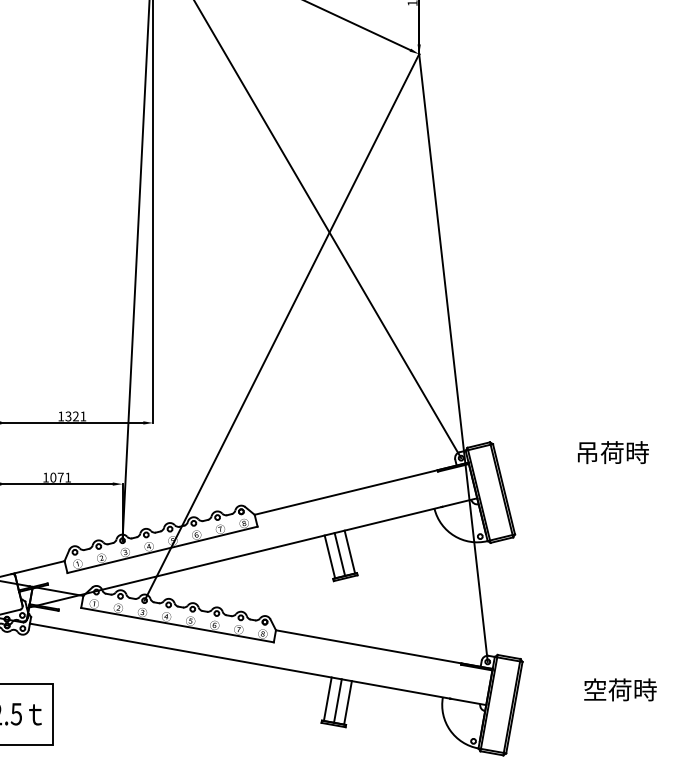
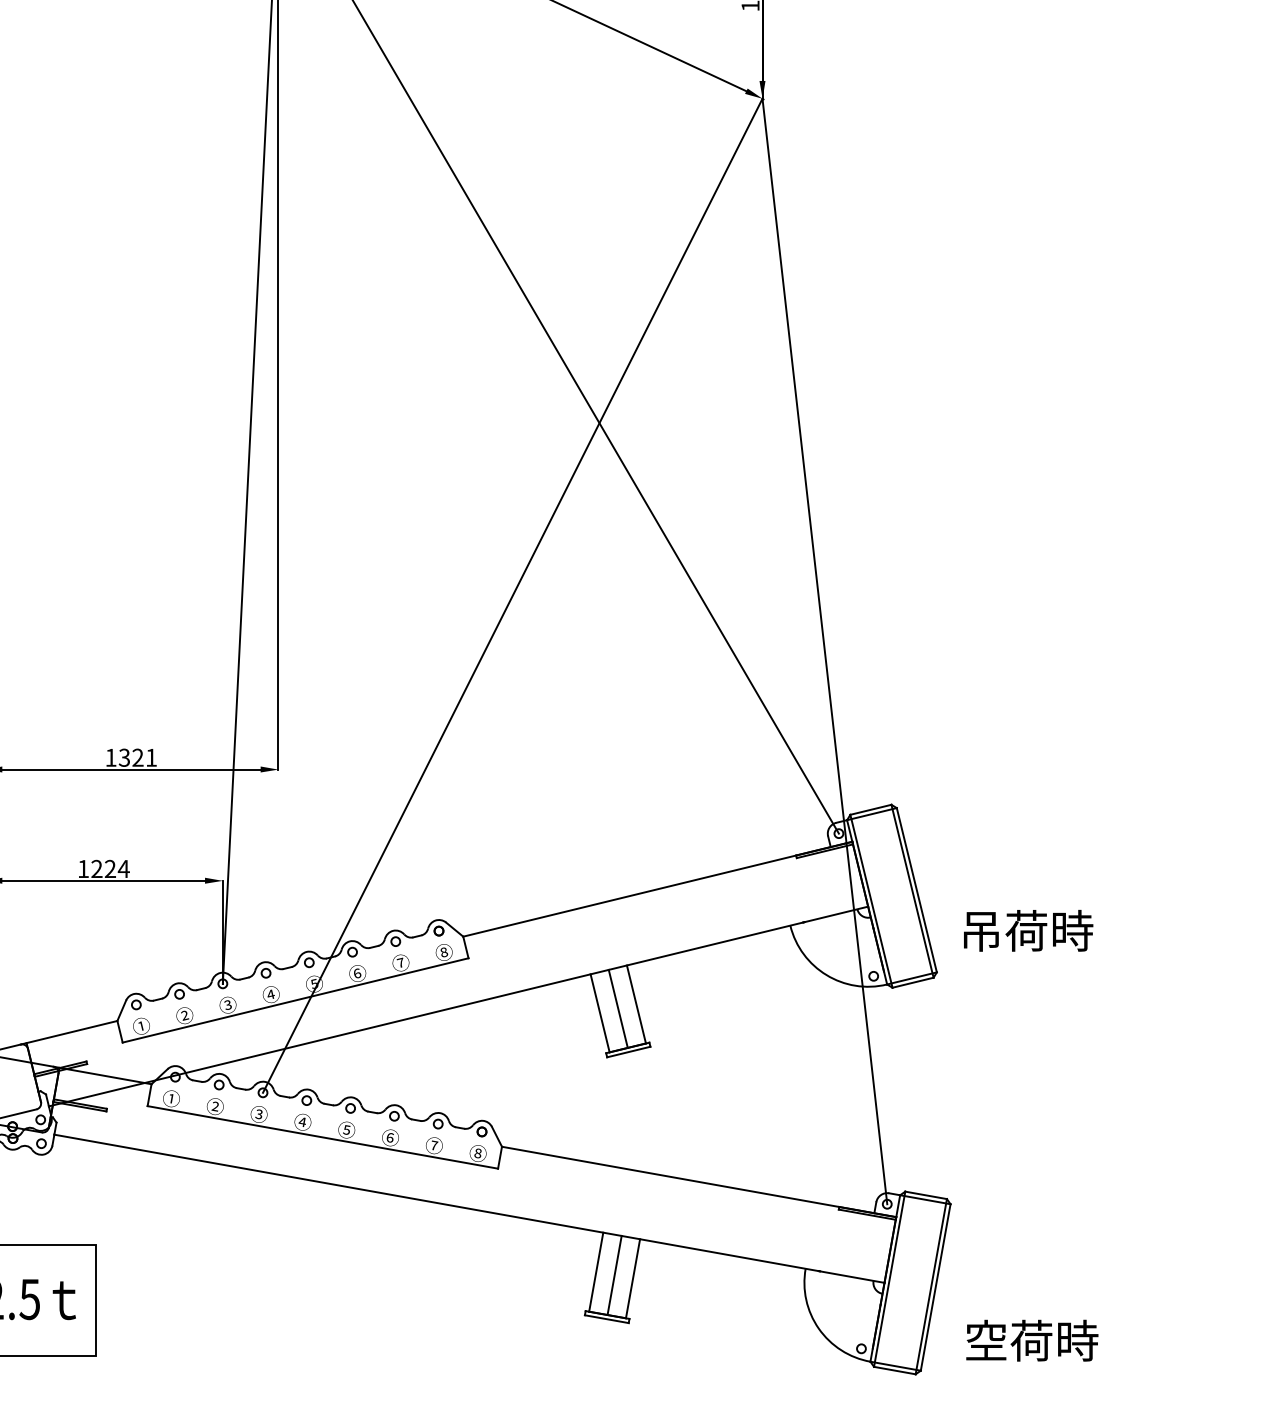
text: (613, 452) -> (1028, 930), moved
text: (60, 477) -> (109, 868), 1071 -> 1224
text: (620, 689) -> (1032, 1339), moved

